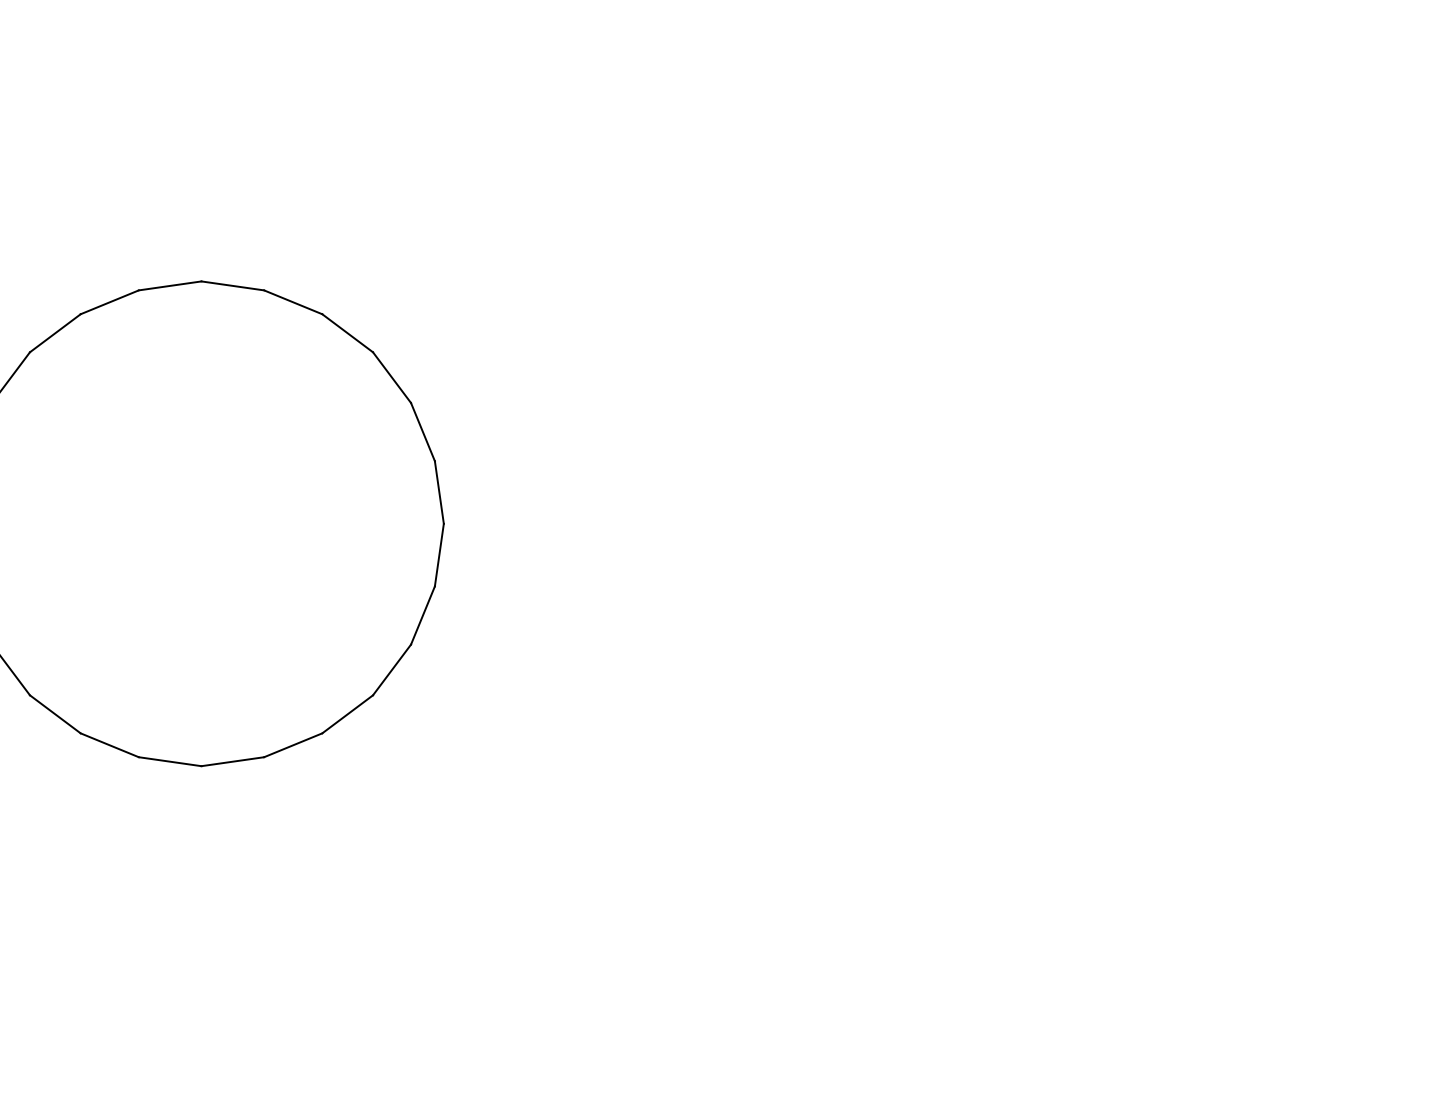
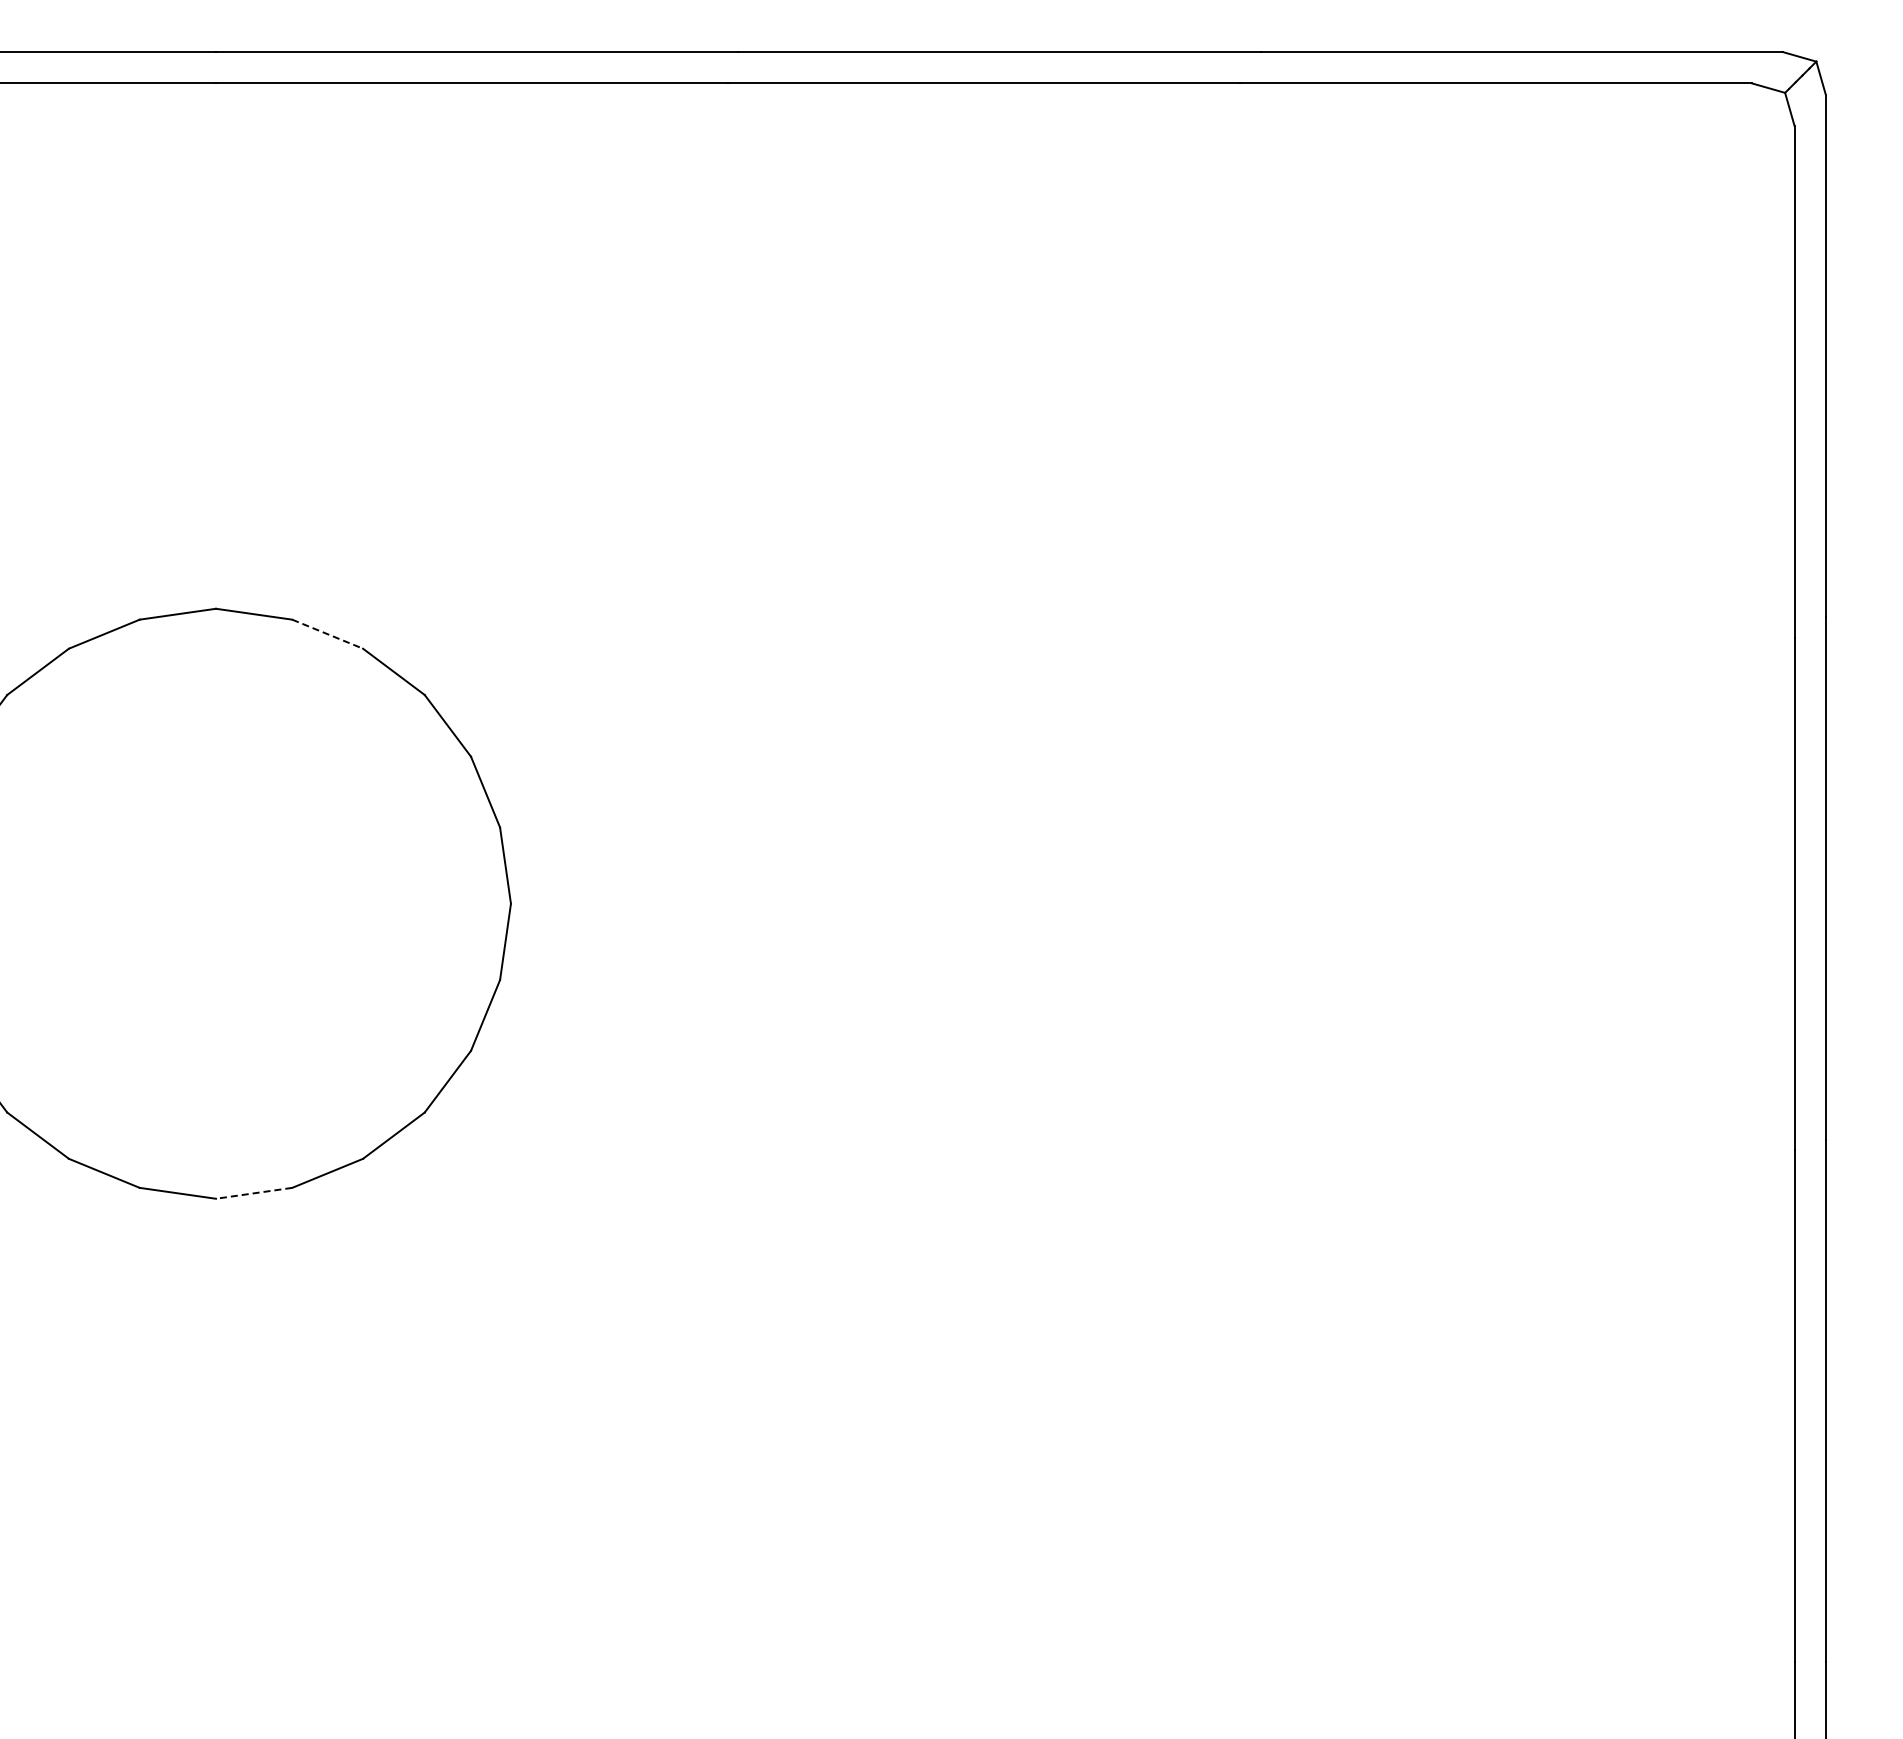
line: (293, 302) -> (328, 634), solid -> dashed
line: (233, 761) -> (254, 1193), solid -> dashed

